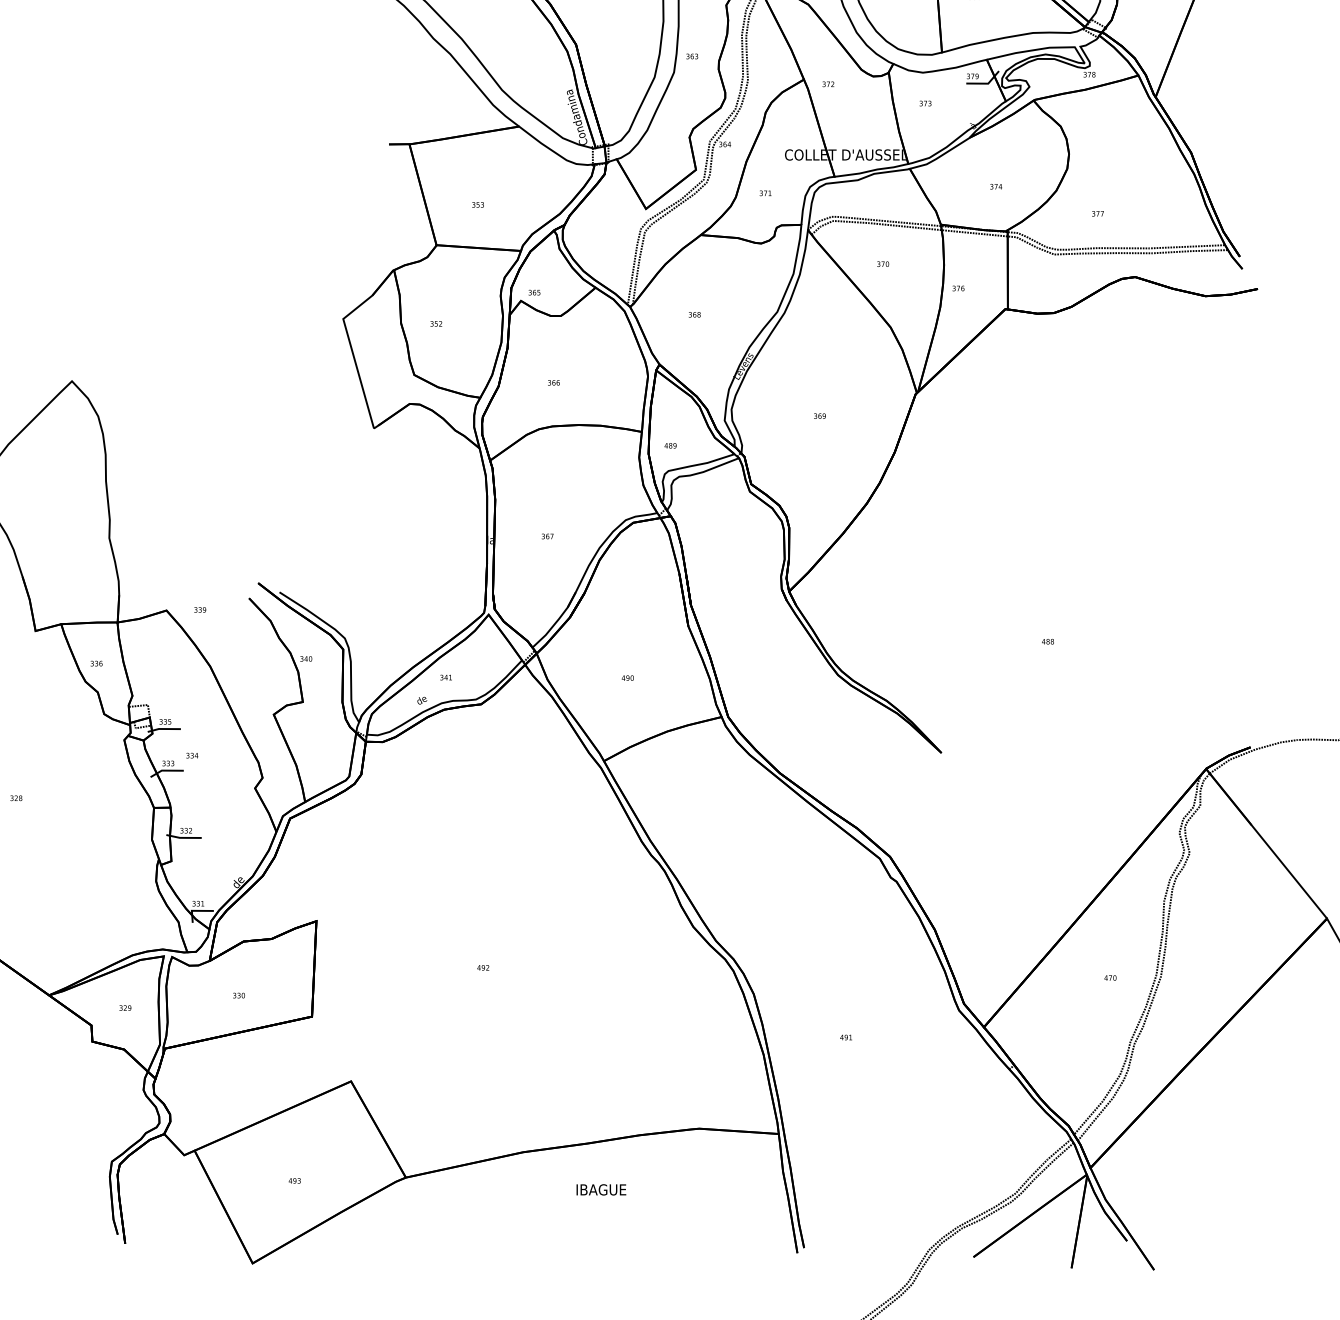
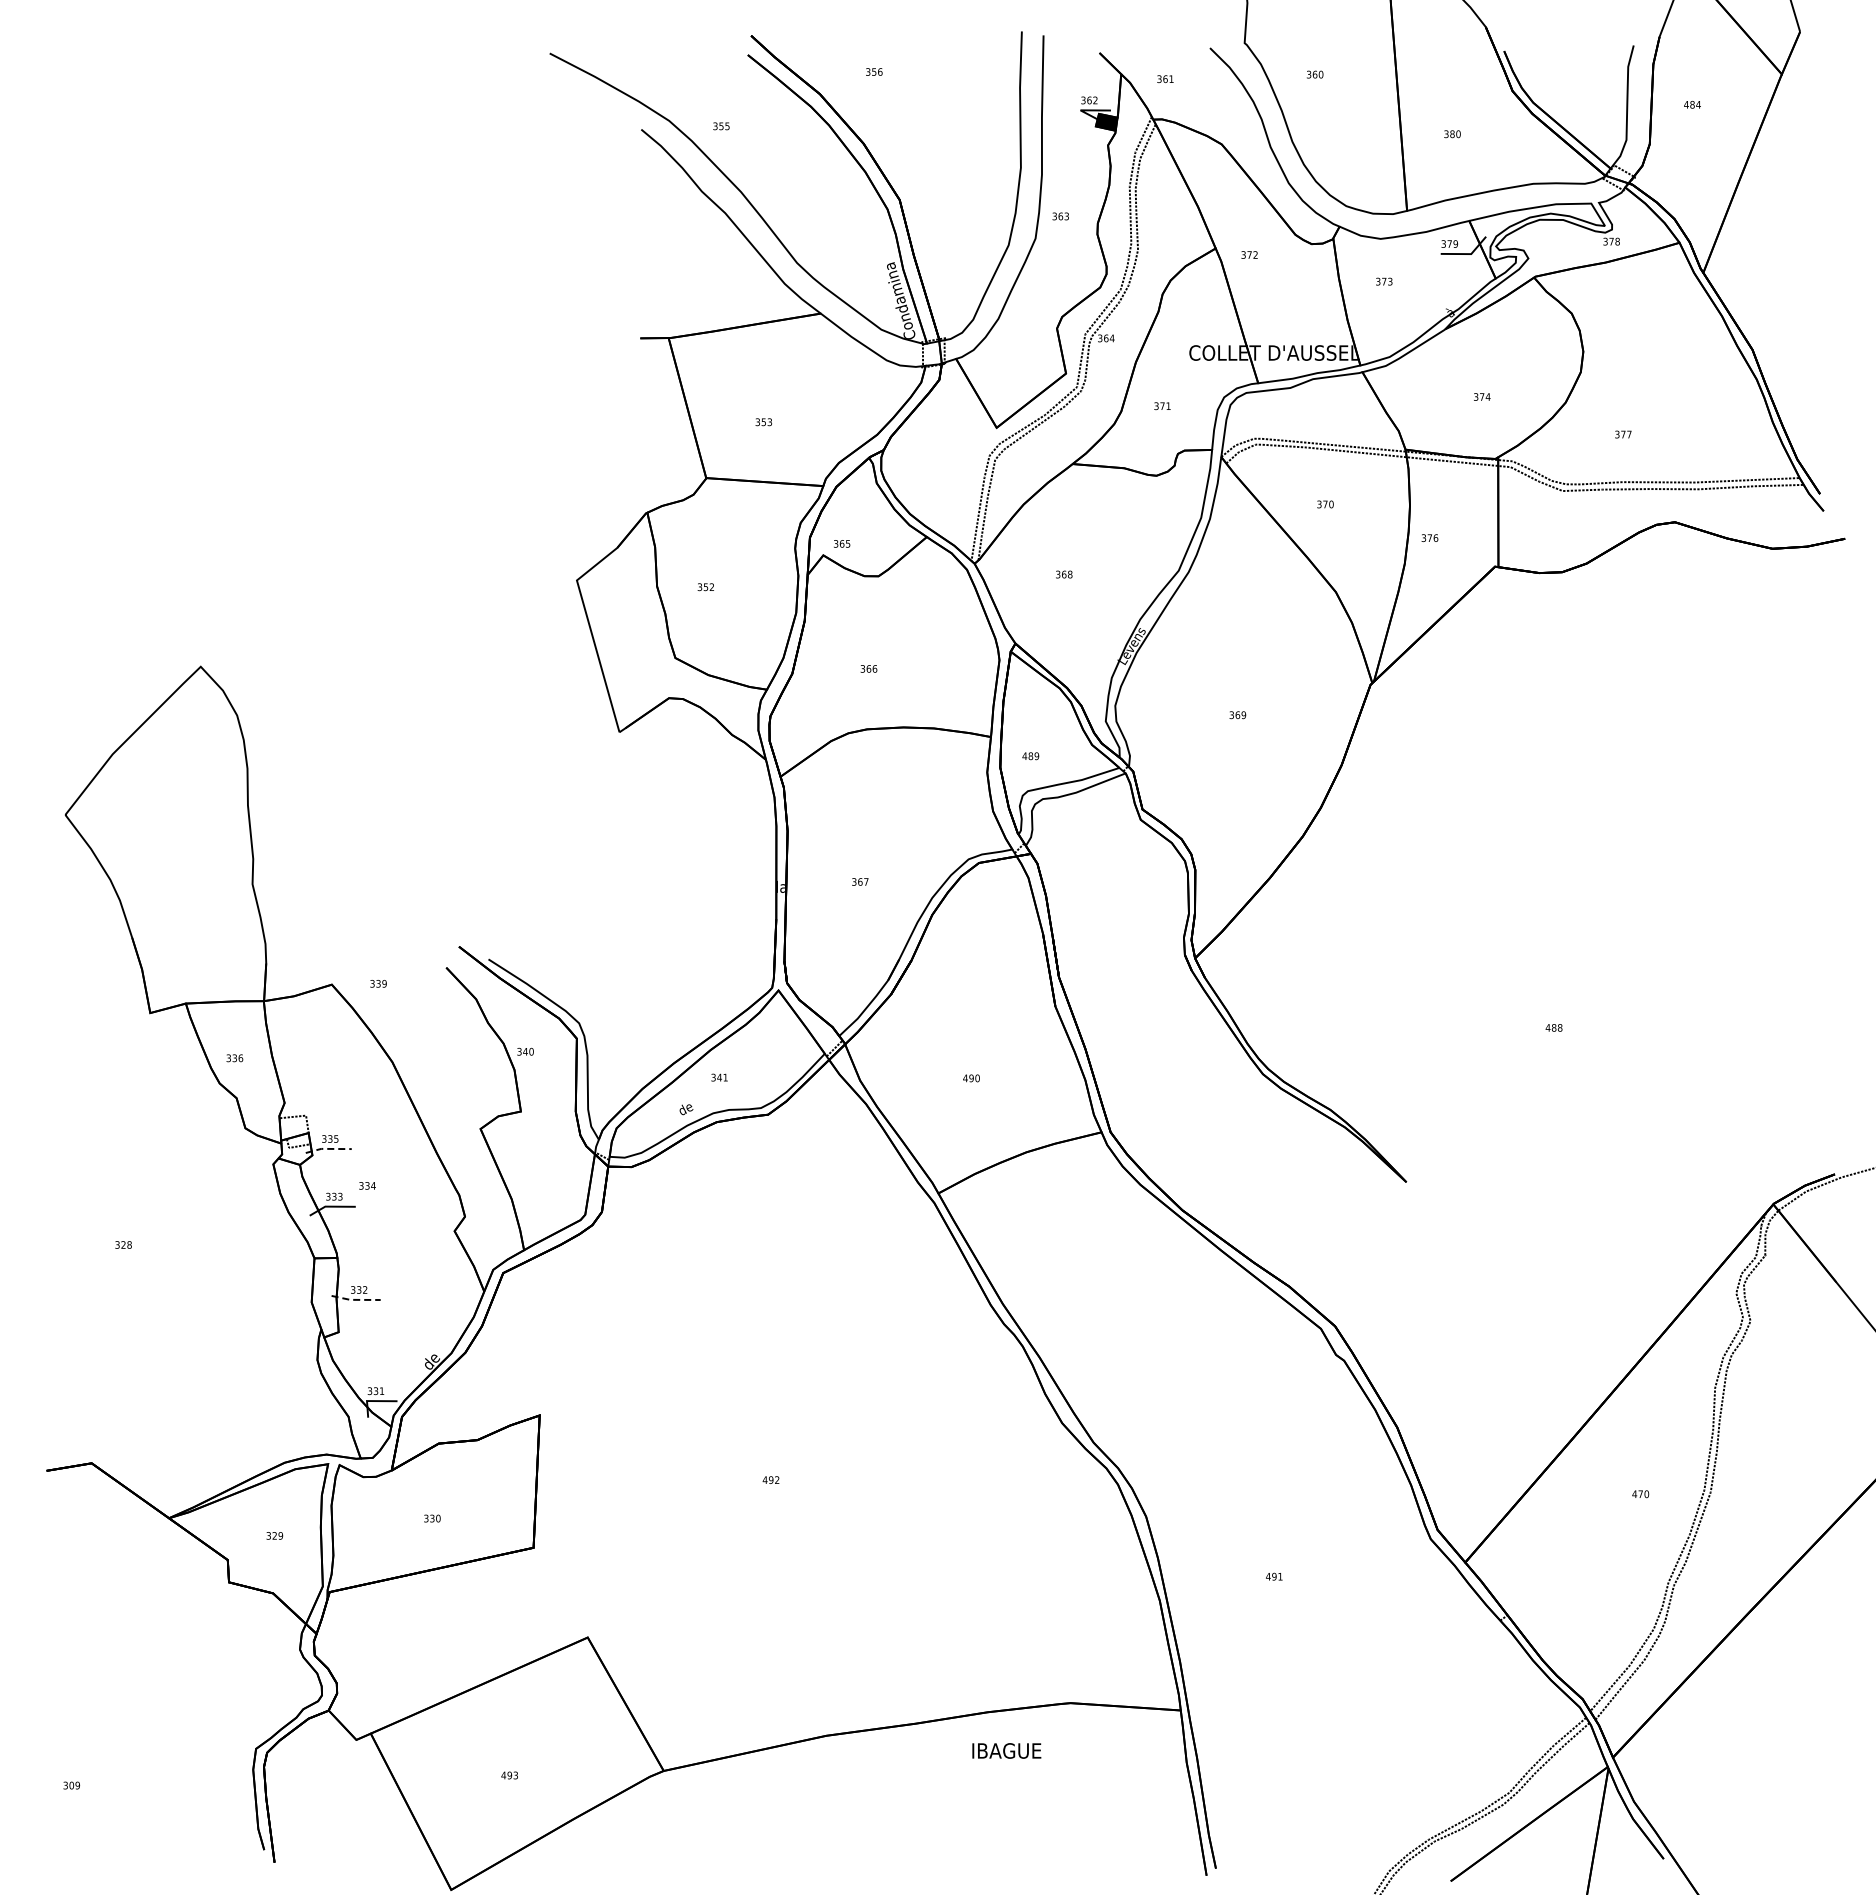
line: (164, 728) -> (328, 1148), solid -> dashed
line: (183, 837) -> (355, 1299), solid -> dashed
text: (601, 1189) -> (1006, 1750), moved

